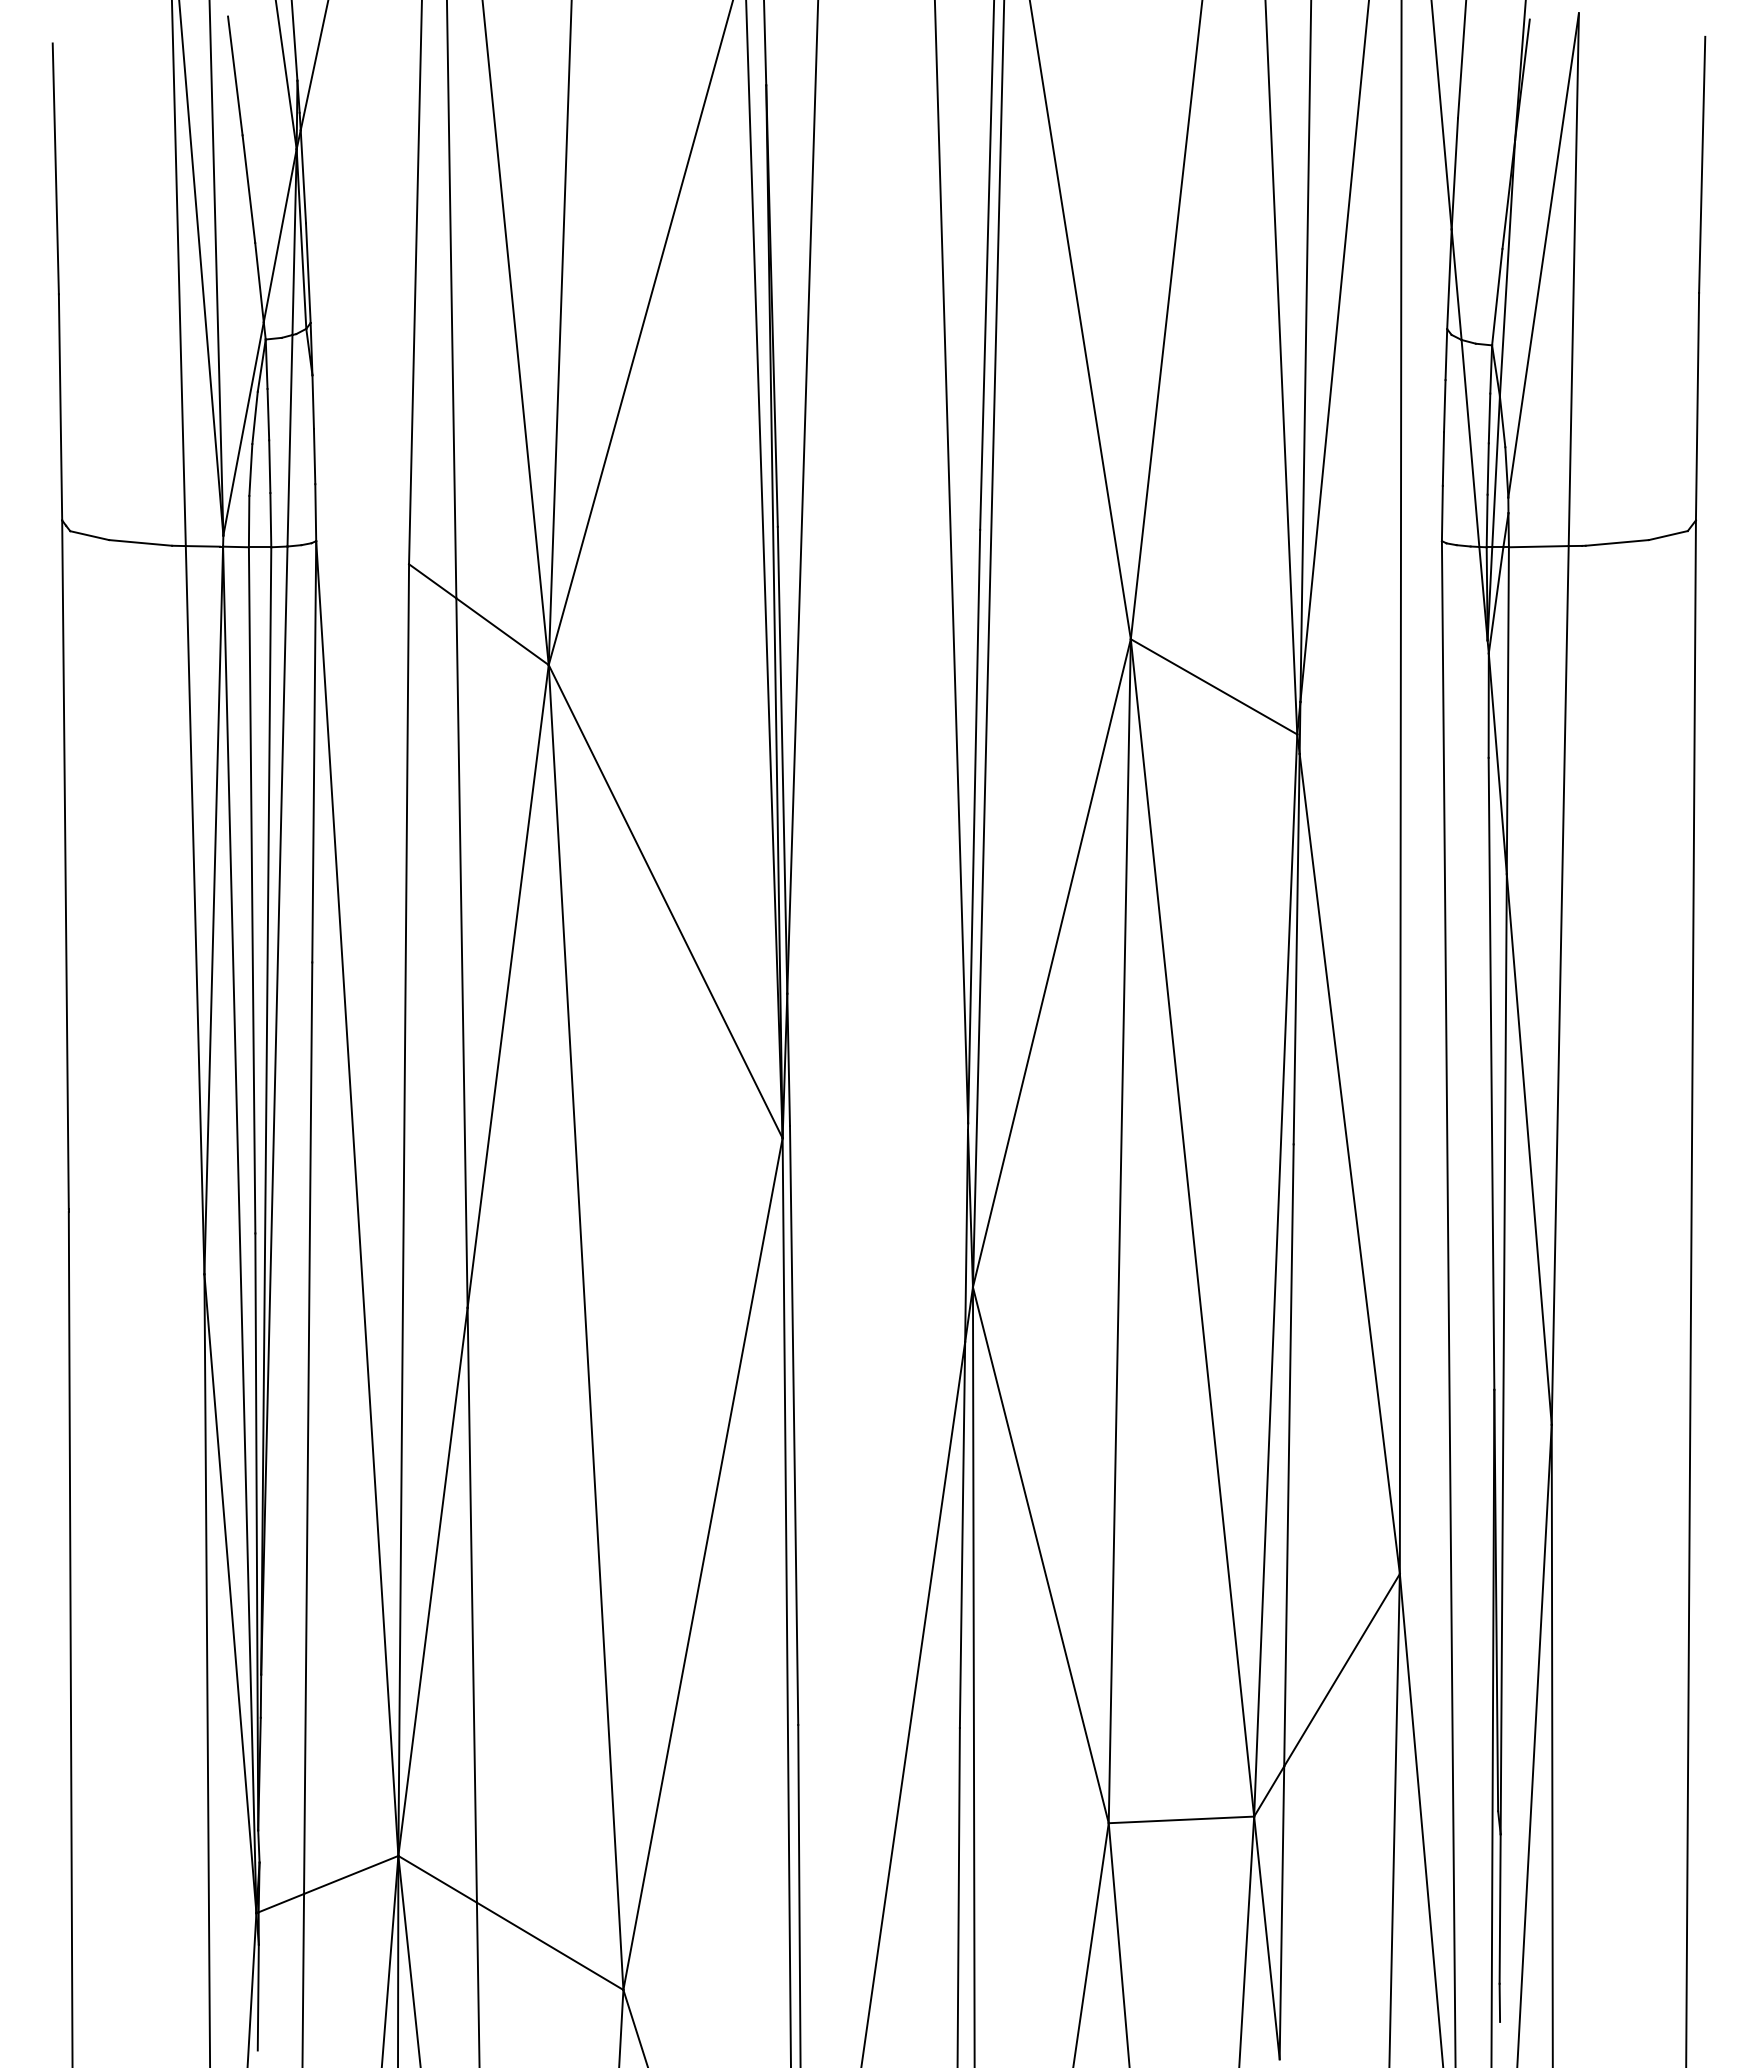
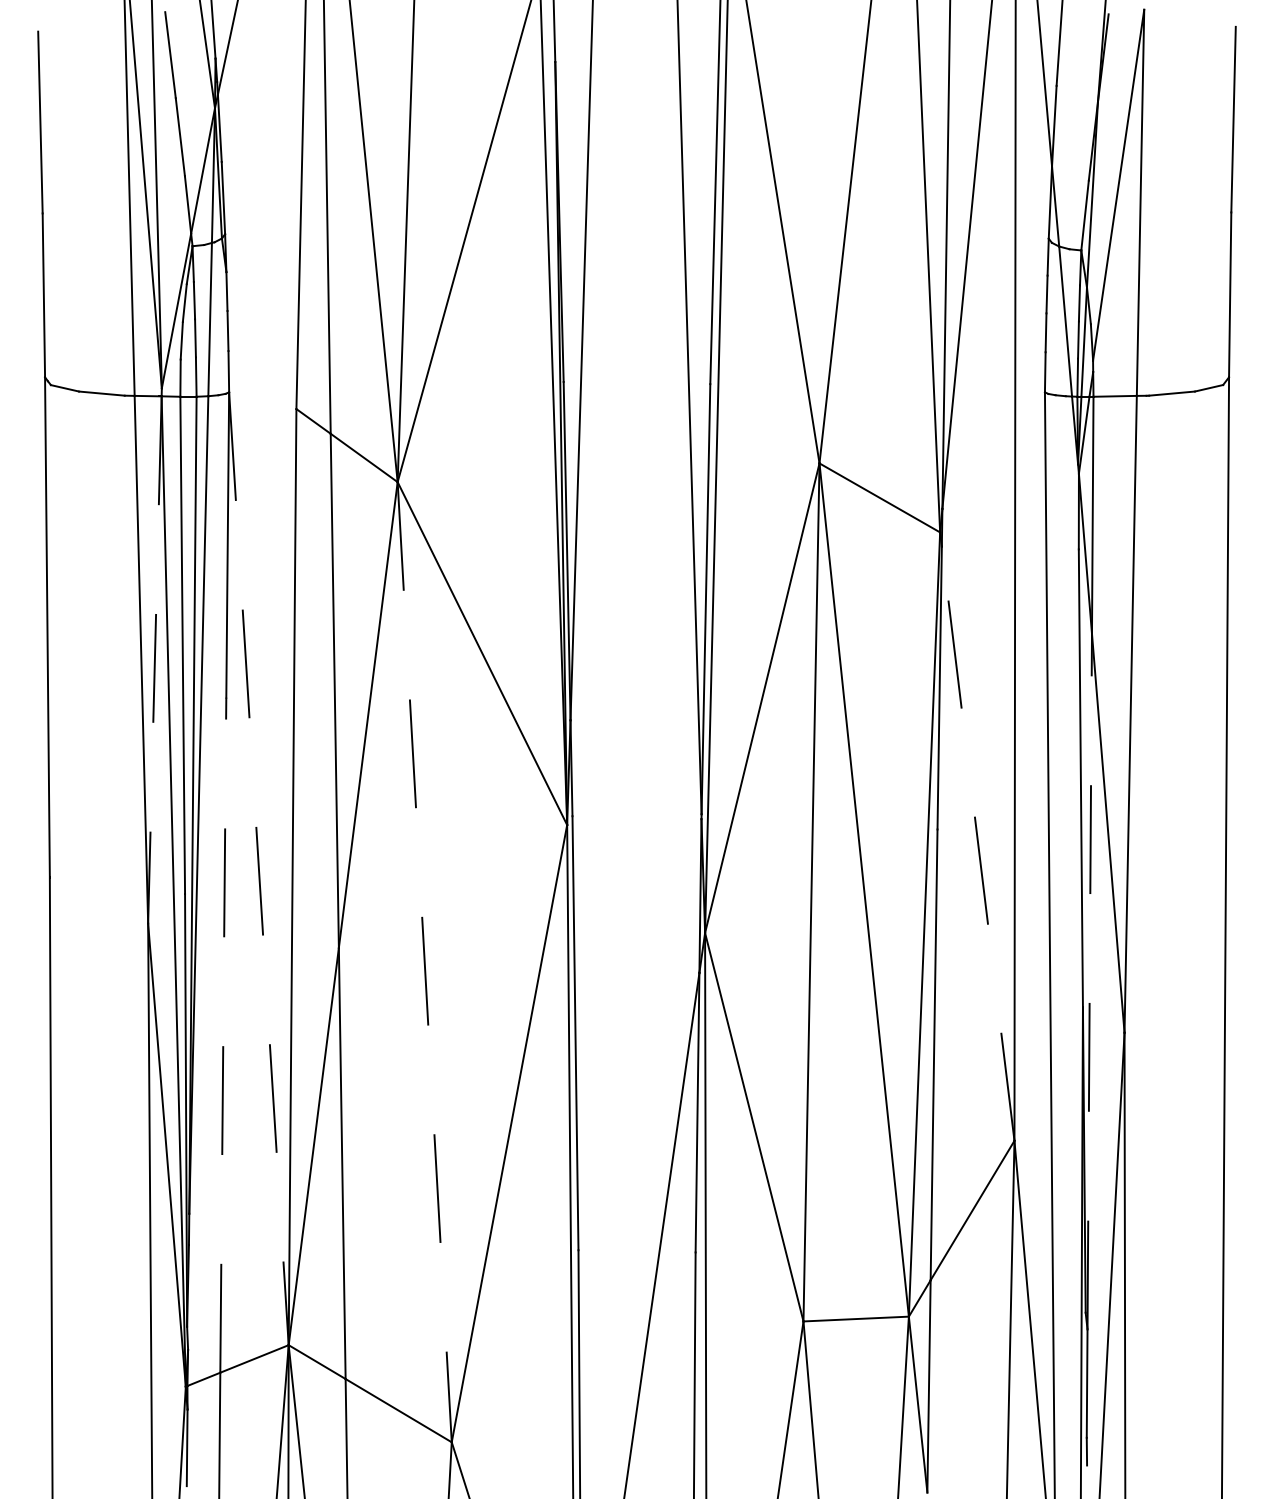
line: (213, 910) -> (154, 659), solid -> dashed
line: (1349, 1163) -> (977, 843), solid -> dashed
line: (357, 1198) -> (259, 868), solid -> dashed
line: (586, 1327) -> (425, 962), solid -> dashed
line: (1503, 1353) -> (1089, 981), solid -> dashed
line: (308, 1428) -> (223, 1035), solid -> dashed

